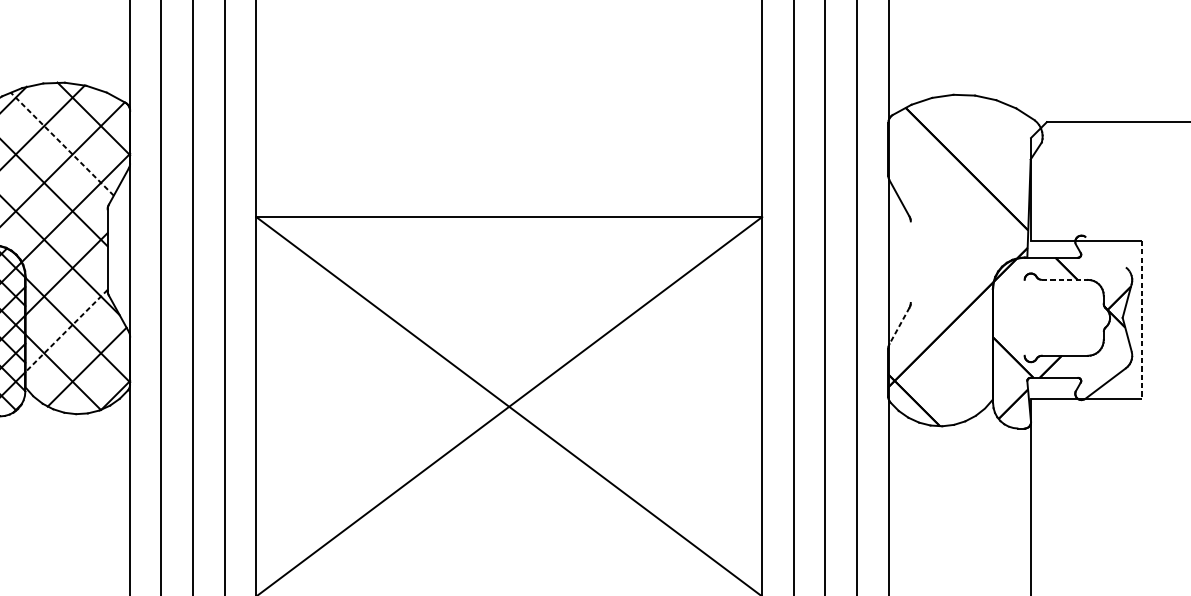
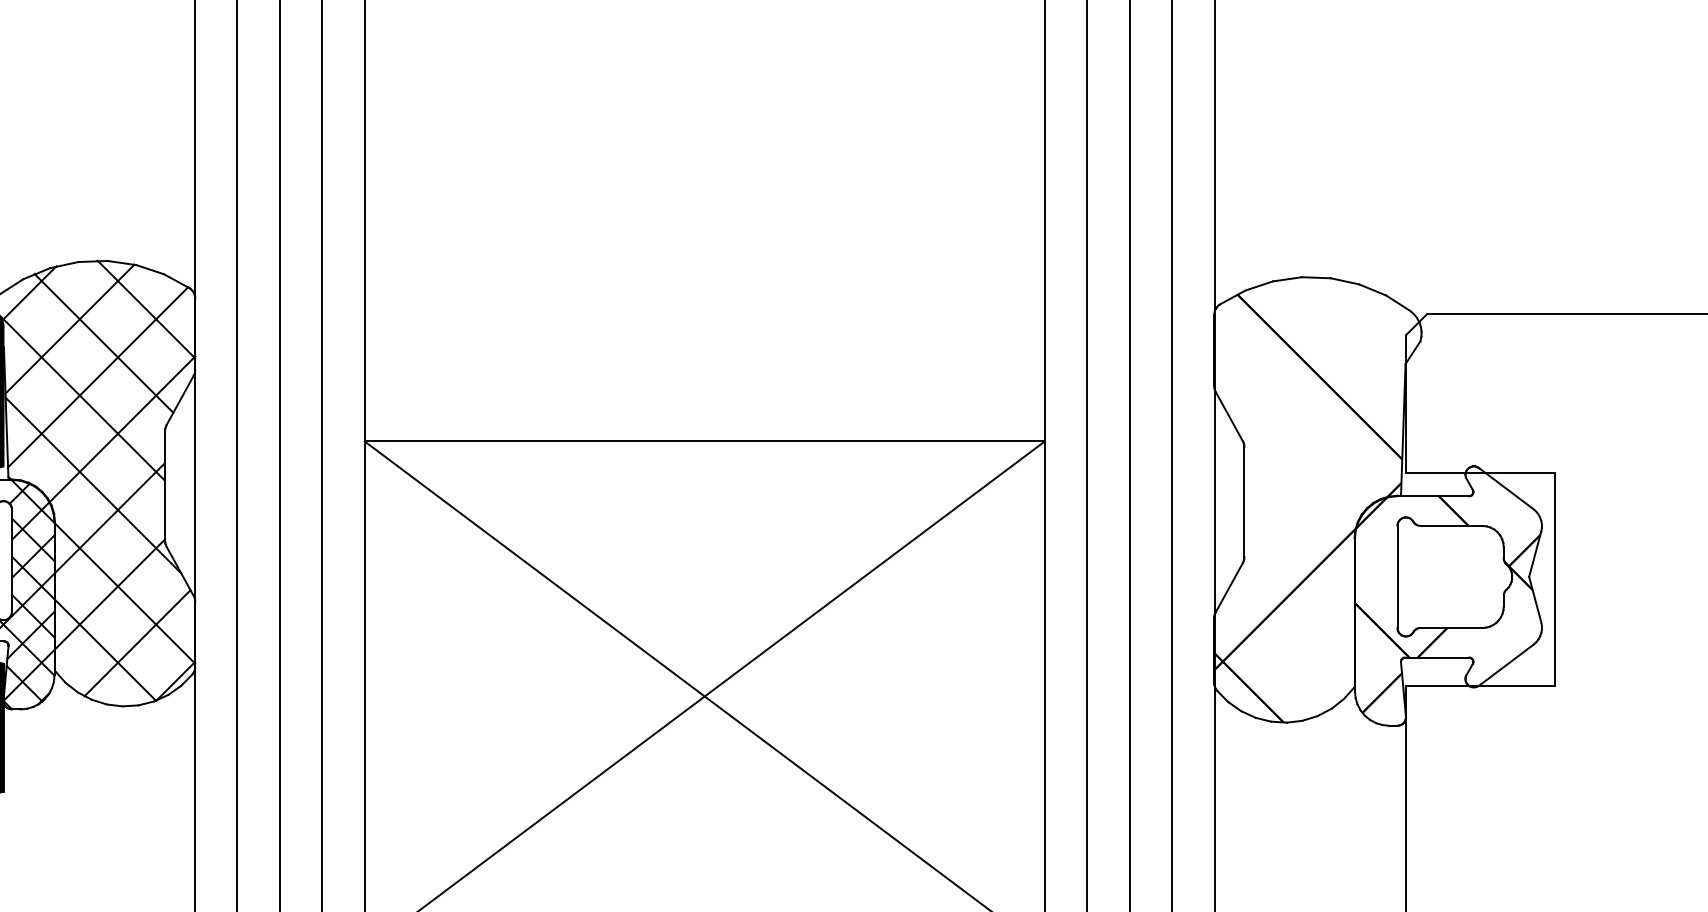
line: (61, 144) -> (103, 343), dashed -> solid
line: (1105, 252) -> (1506, 488), added
line: (910, 261) -> (1244, 501), added
line: (1064, 279) -> (1451, 525), dashed -> solid
line: (1024, 317) -> (1397, 576), added
line: (1141, 320) -> (1554, 580), dashed -> solid
line: (899, 326) -> (1229, 588), dashed -> solid
line: (67, 330) -> (110, 594), dashed -> solid

